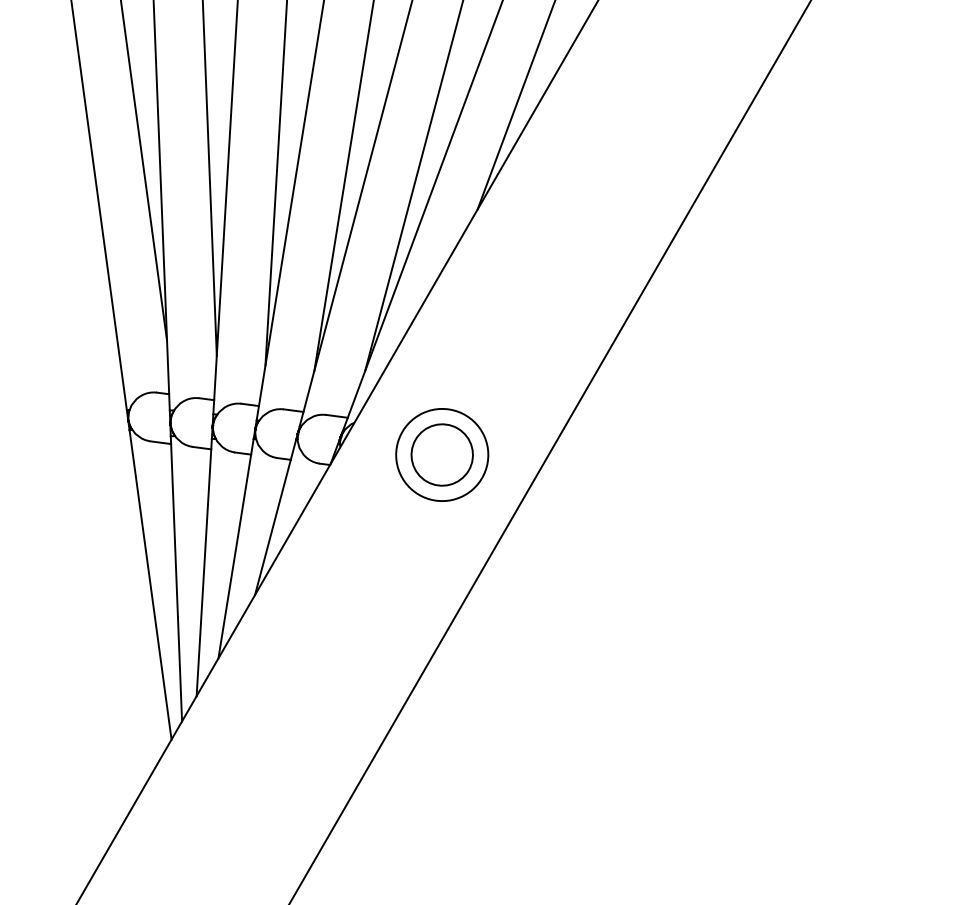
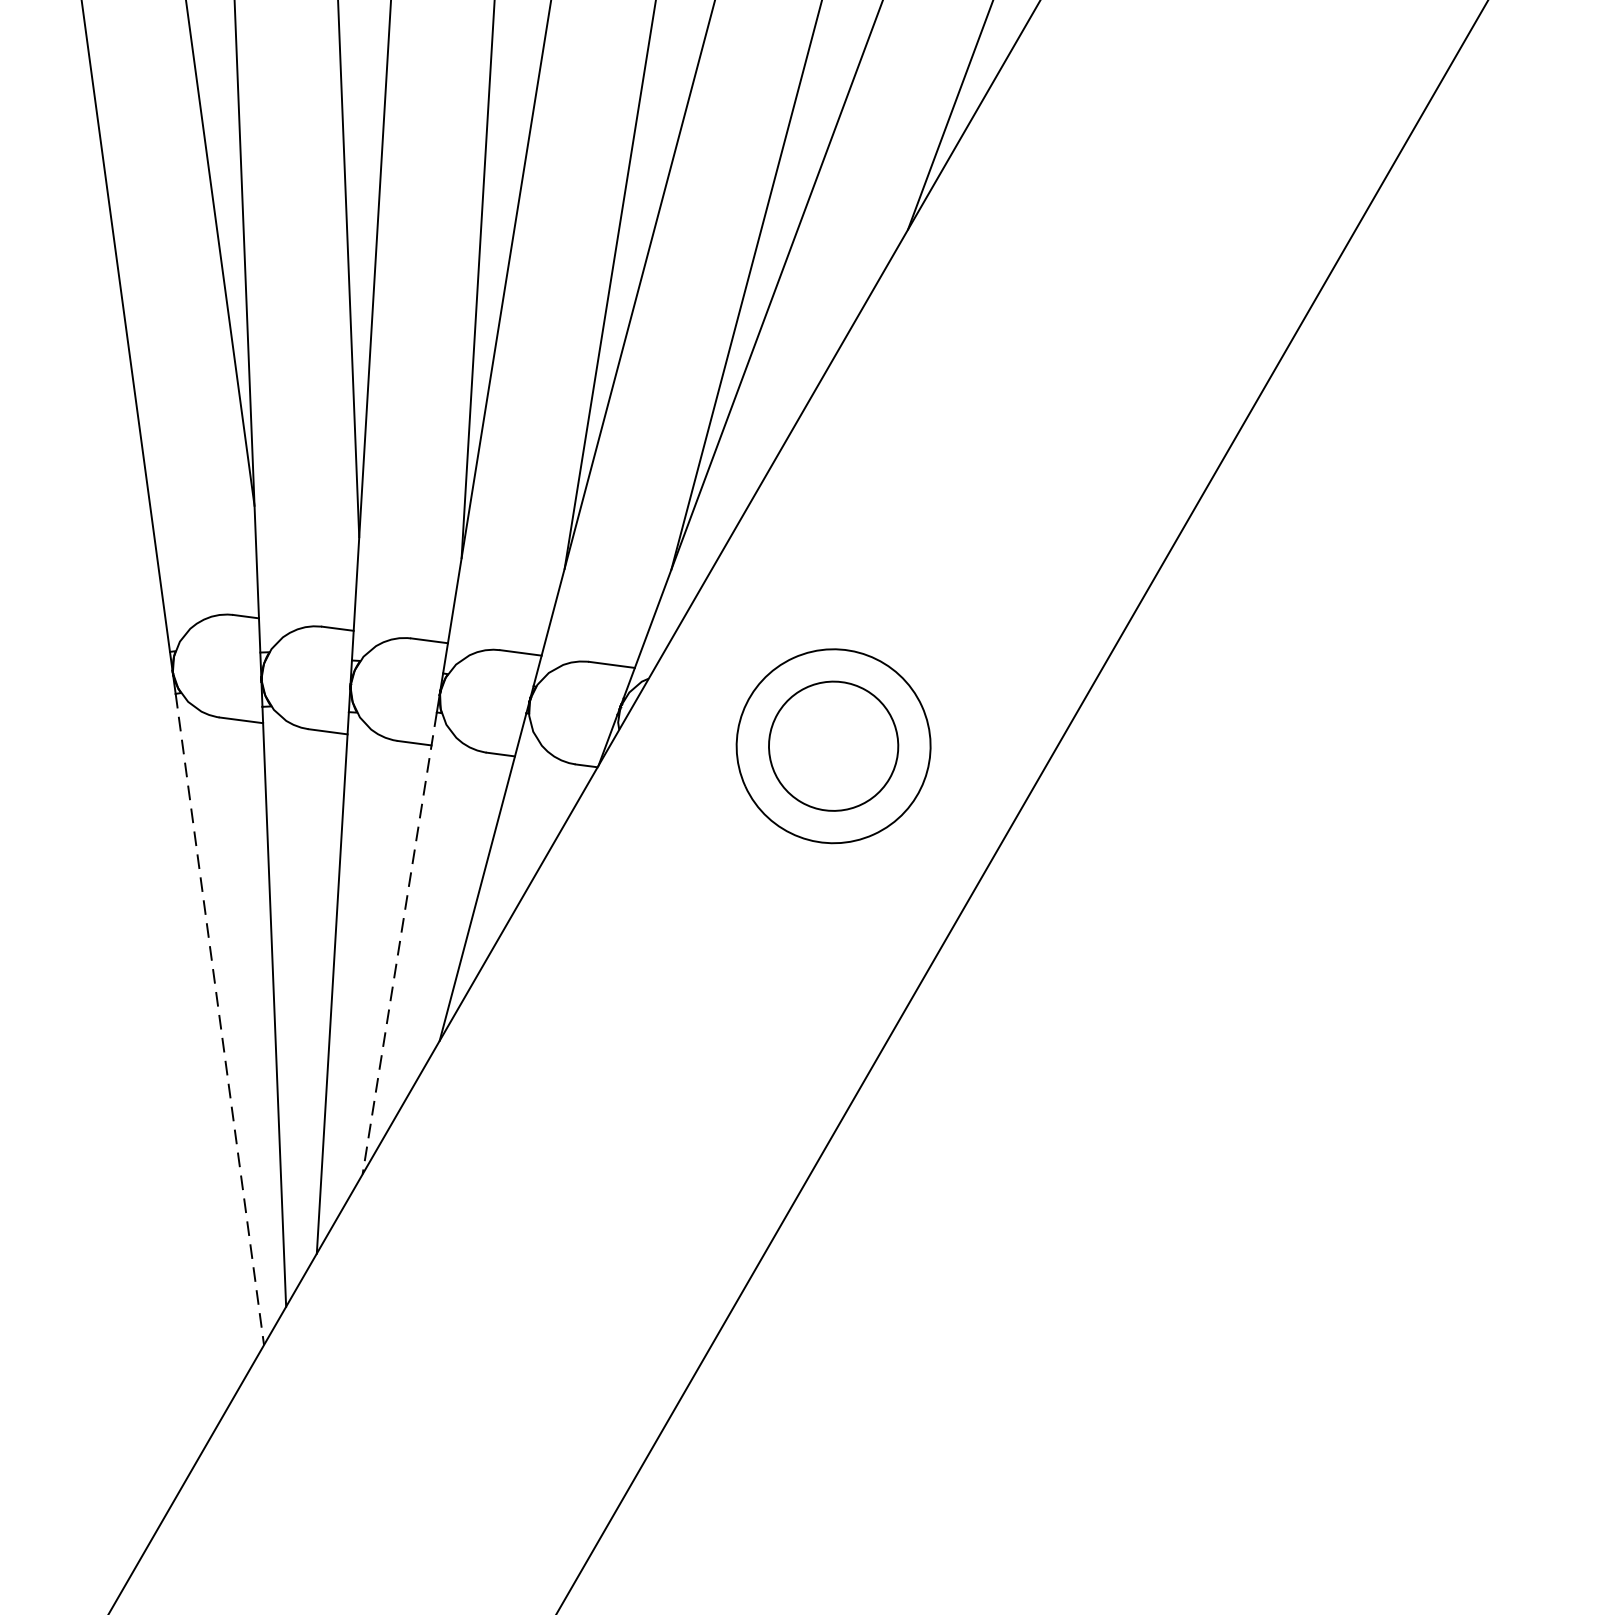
line: (235, 549) -> (398, 945), solid -> dashed
line: (150, 585) -> (219, 1020), solid -> dashed

